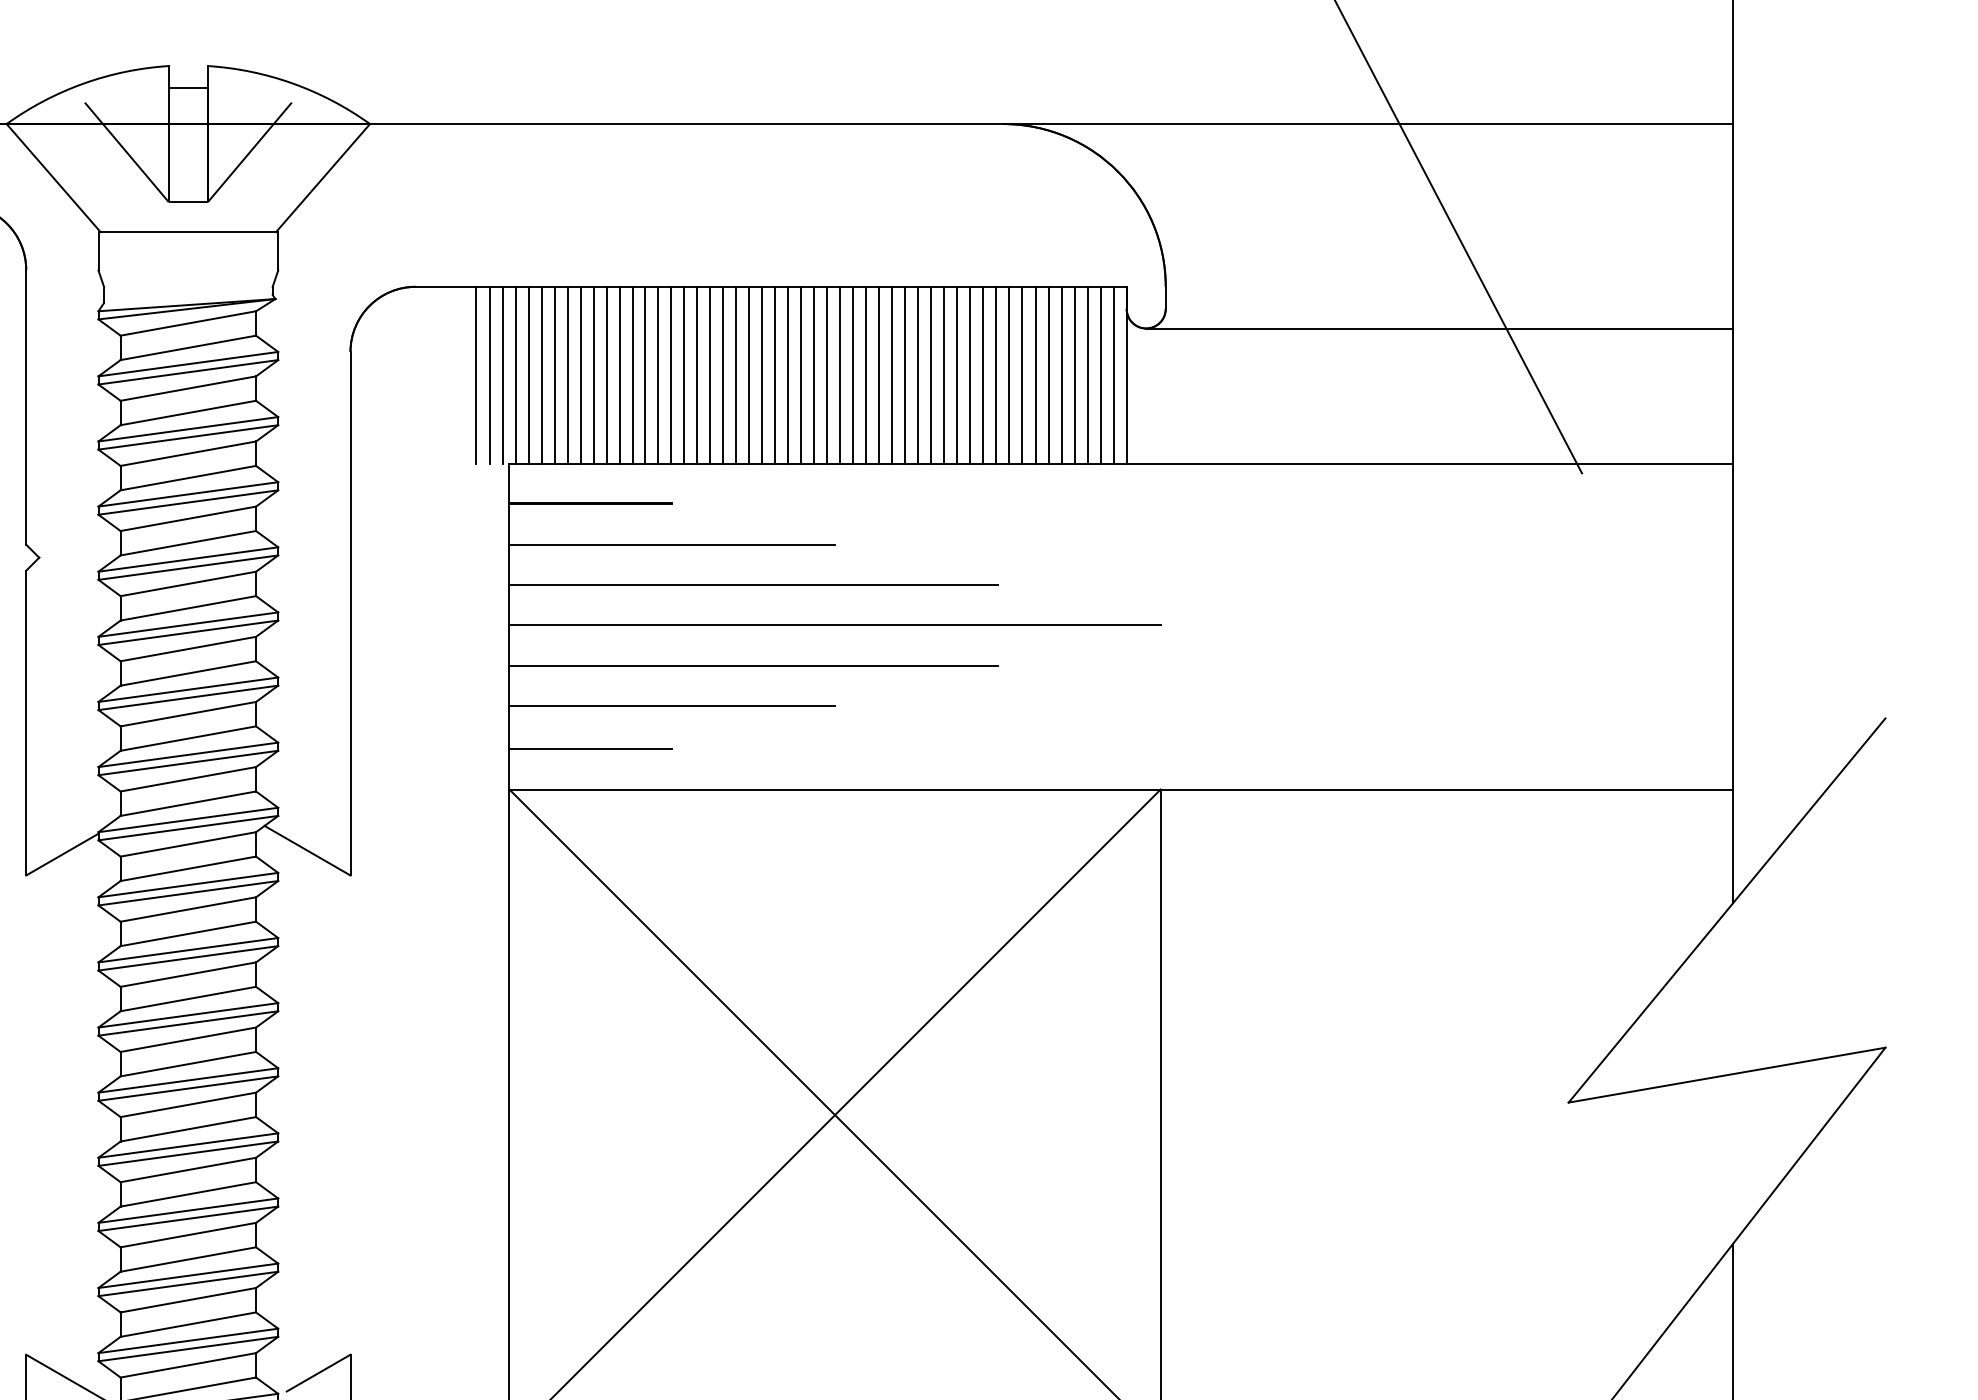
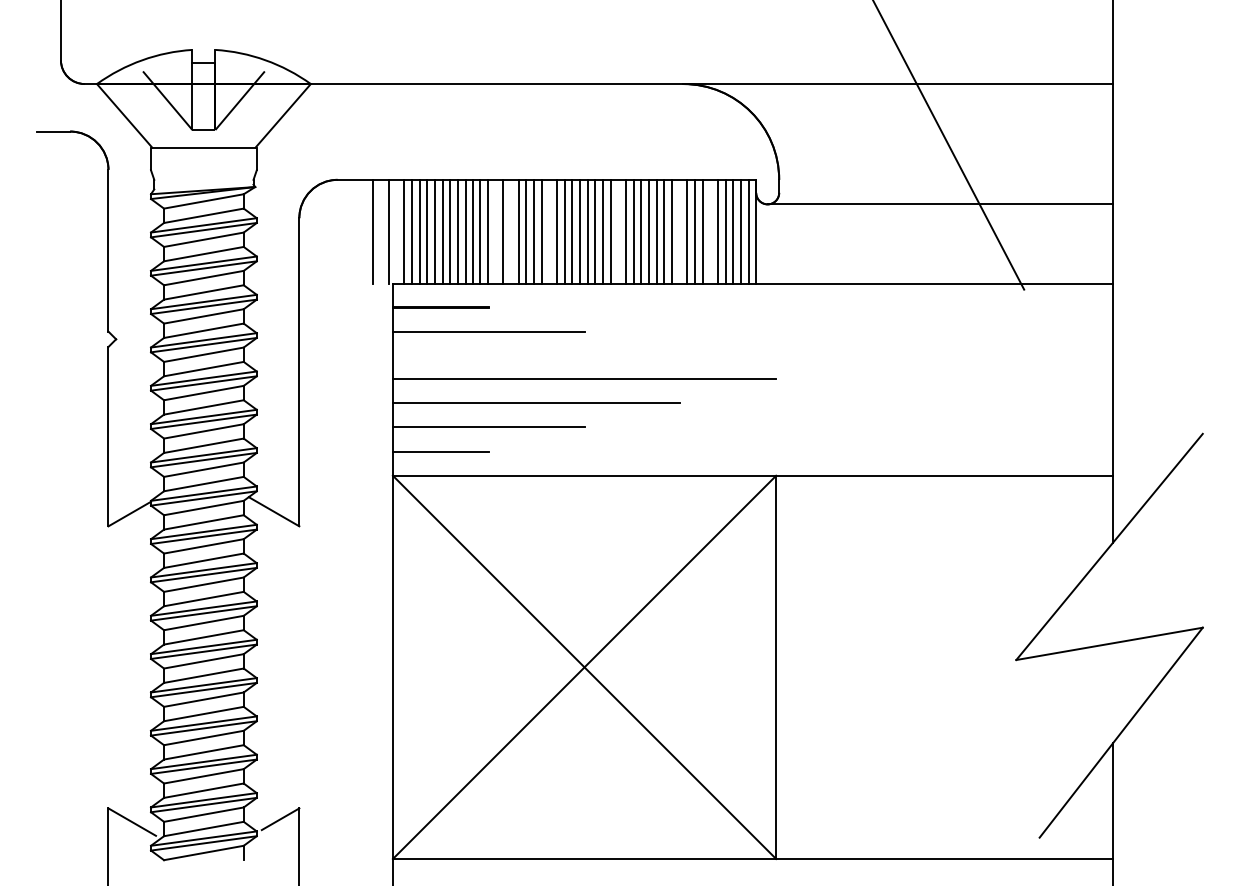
line: (490, 374) -> (381, 231), removed
line: (515, 374) -> (396, 231), removed
line: (683, 374) -> (495, 231), removed
line: (709, 374) -> (510, 231), removed
line: (775, 374) -> (549, 231), removed
line: (892, 374) -> (618, 231), removed
line: (996, 374) -> (679, 231), removed
line: (1049, 374) -> (710, 231), removed
line: (753, 585) -> (536, 355), removed

